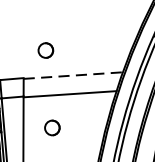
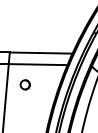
circle: (44, 50) -> (24, 35), removed
line: (73, 76) -> (41, 53), dashed -> solid

